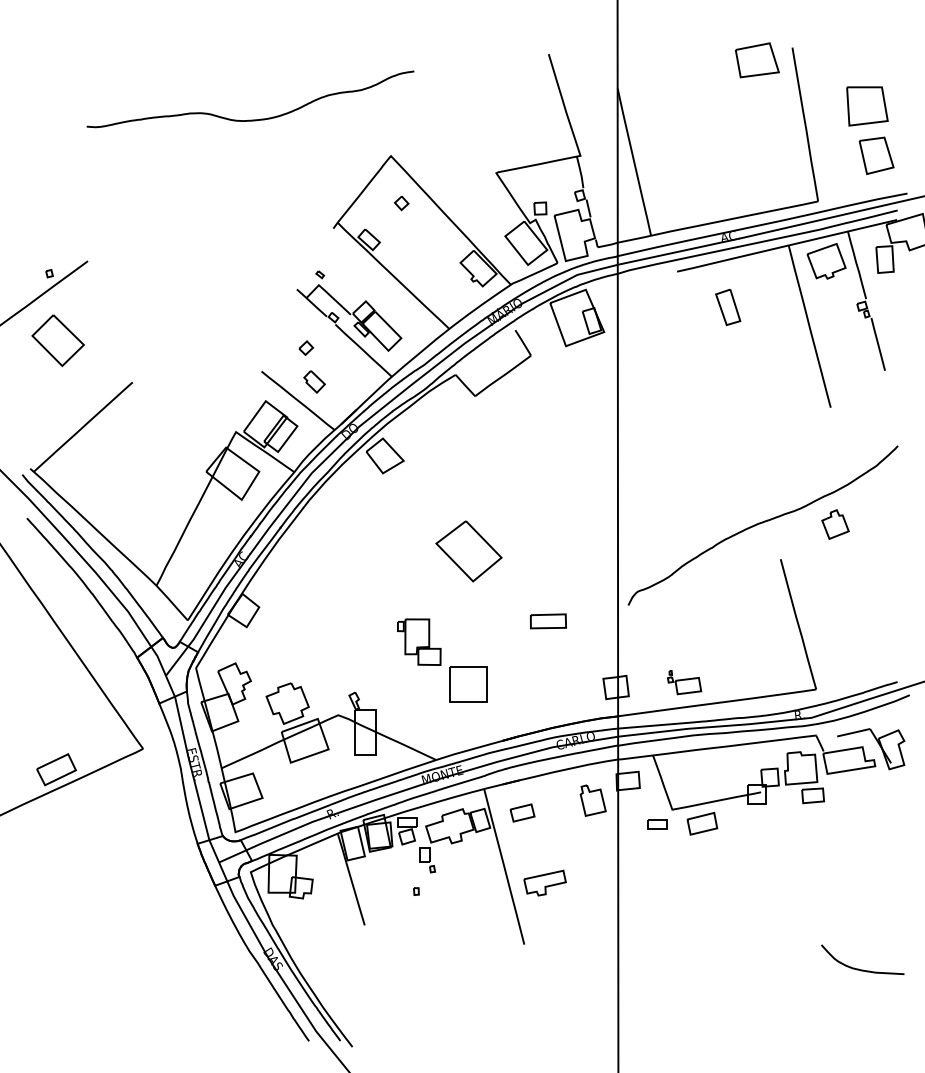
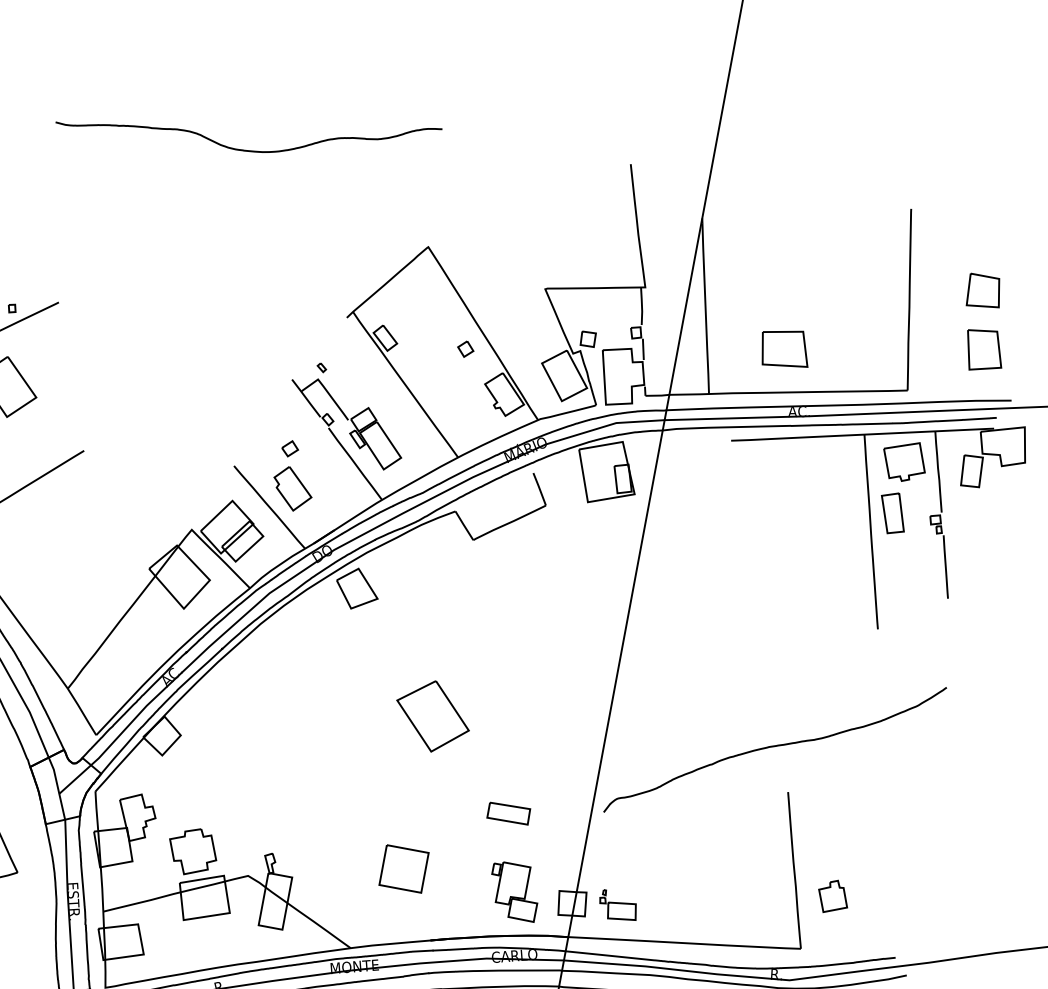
part: (757, 60) -> (785, 348), moved
part: (867, 106) -> (984, 292), size x0.71
curve: (250, 119) -> (244, 149), moved
part: (401, 203) -> (465, 349), moved
part: (728, 307) -> (893, 513), moved
part: (314, 381) -> (292, 488), size x1.67
part: (835, 524) -> (833, 896), moved
part: (419, 641) -> (514, 890), moved
part: (684, 682) -> (618, 906), moved

